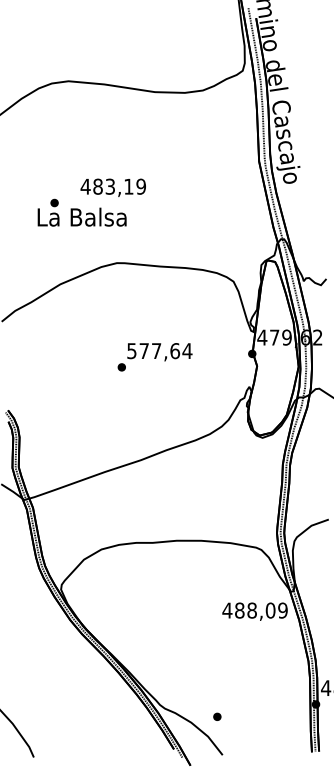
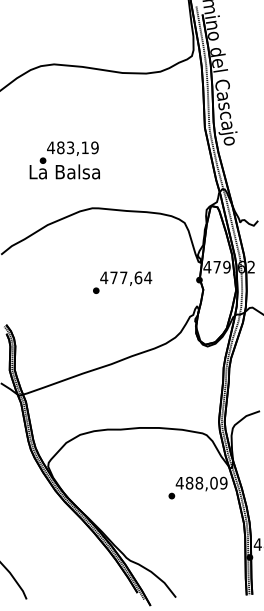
text: (112, 187) -> (72, 148), moved
text: (131, 351) -> (103, 278), 577,64 -> 477,64
part: (217, 716) -> (171, 495), moved

